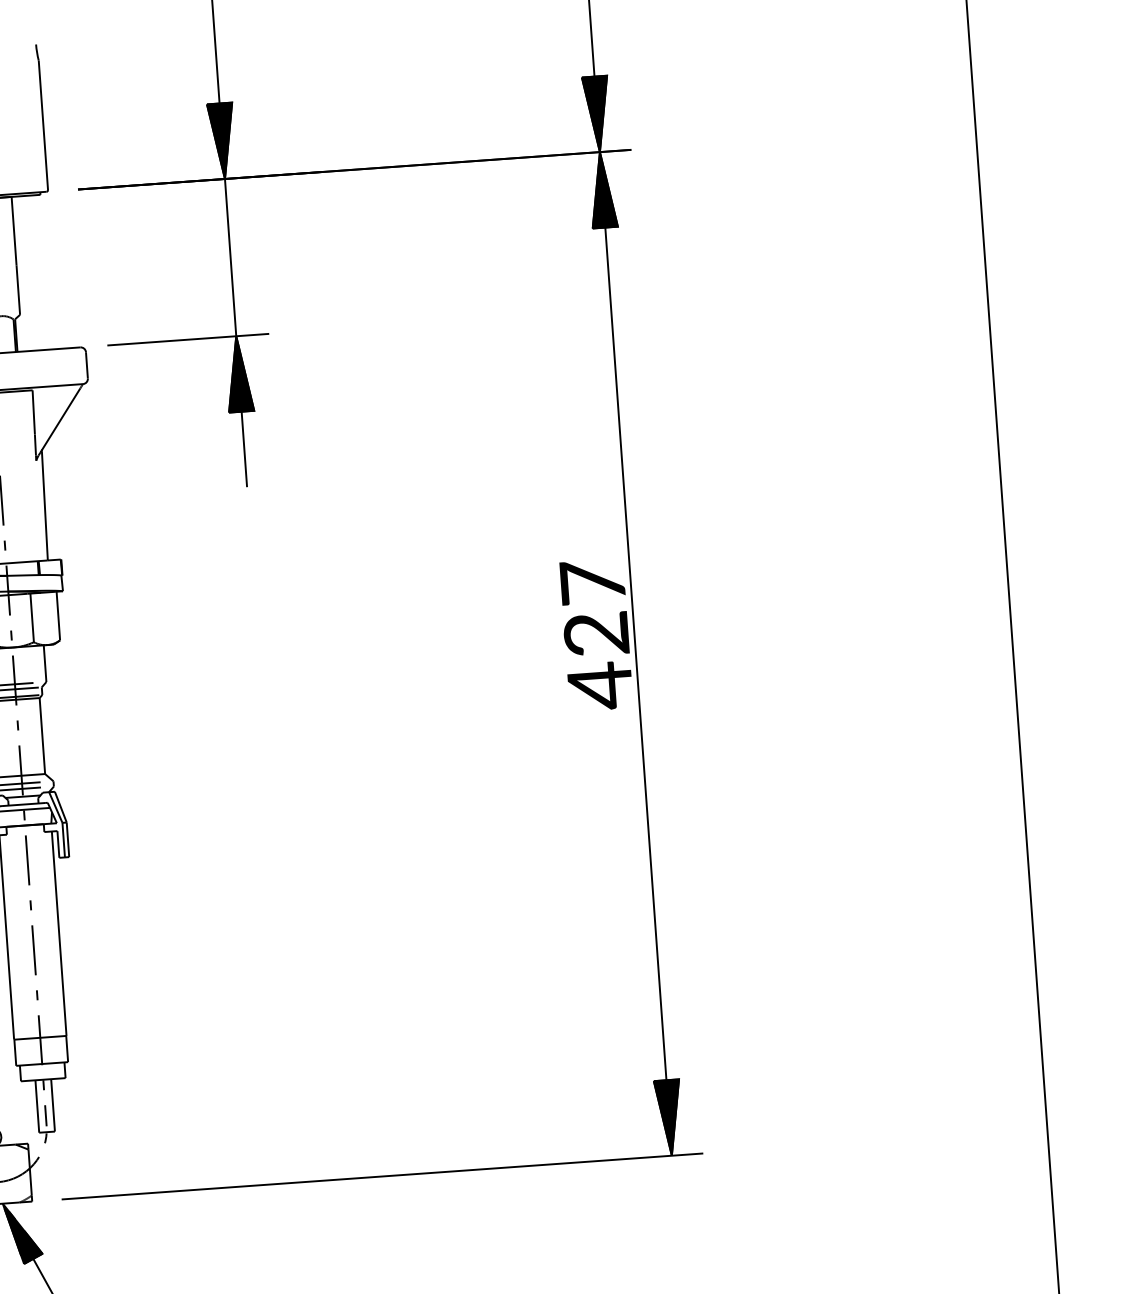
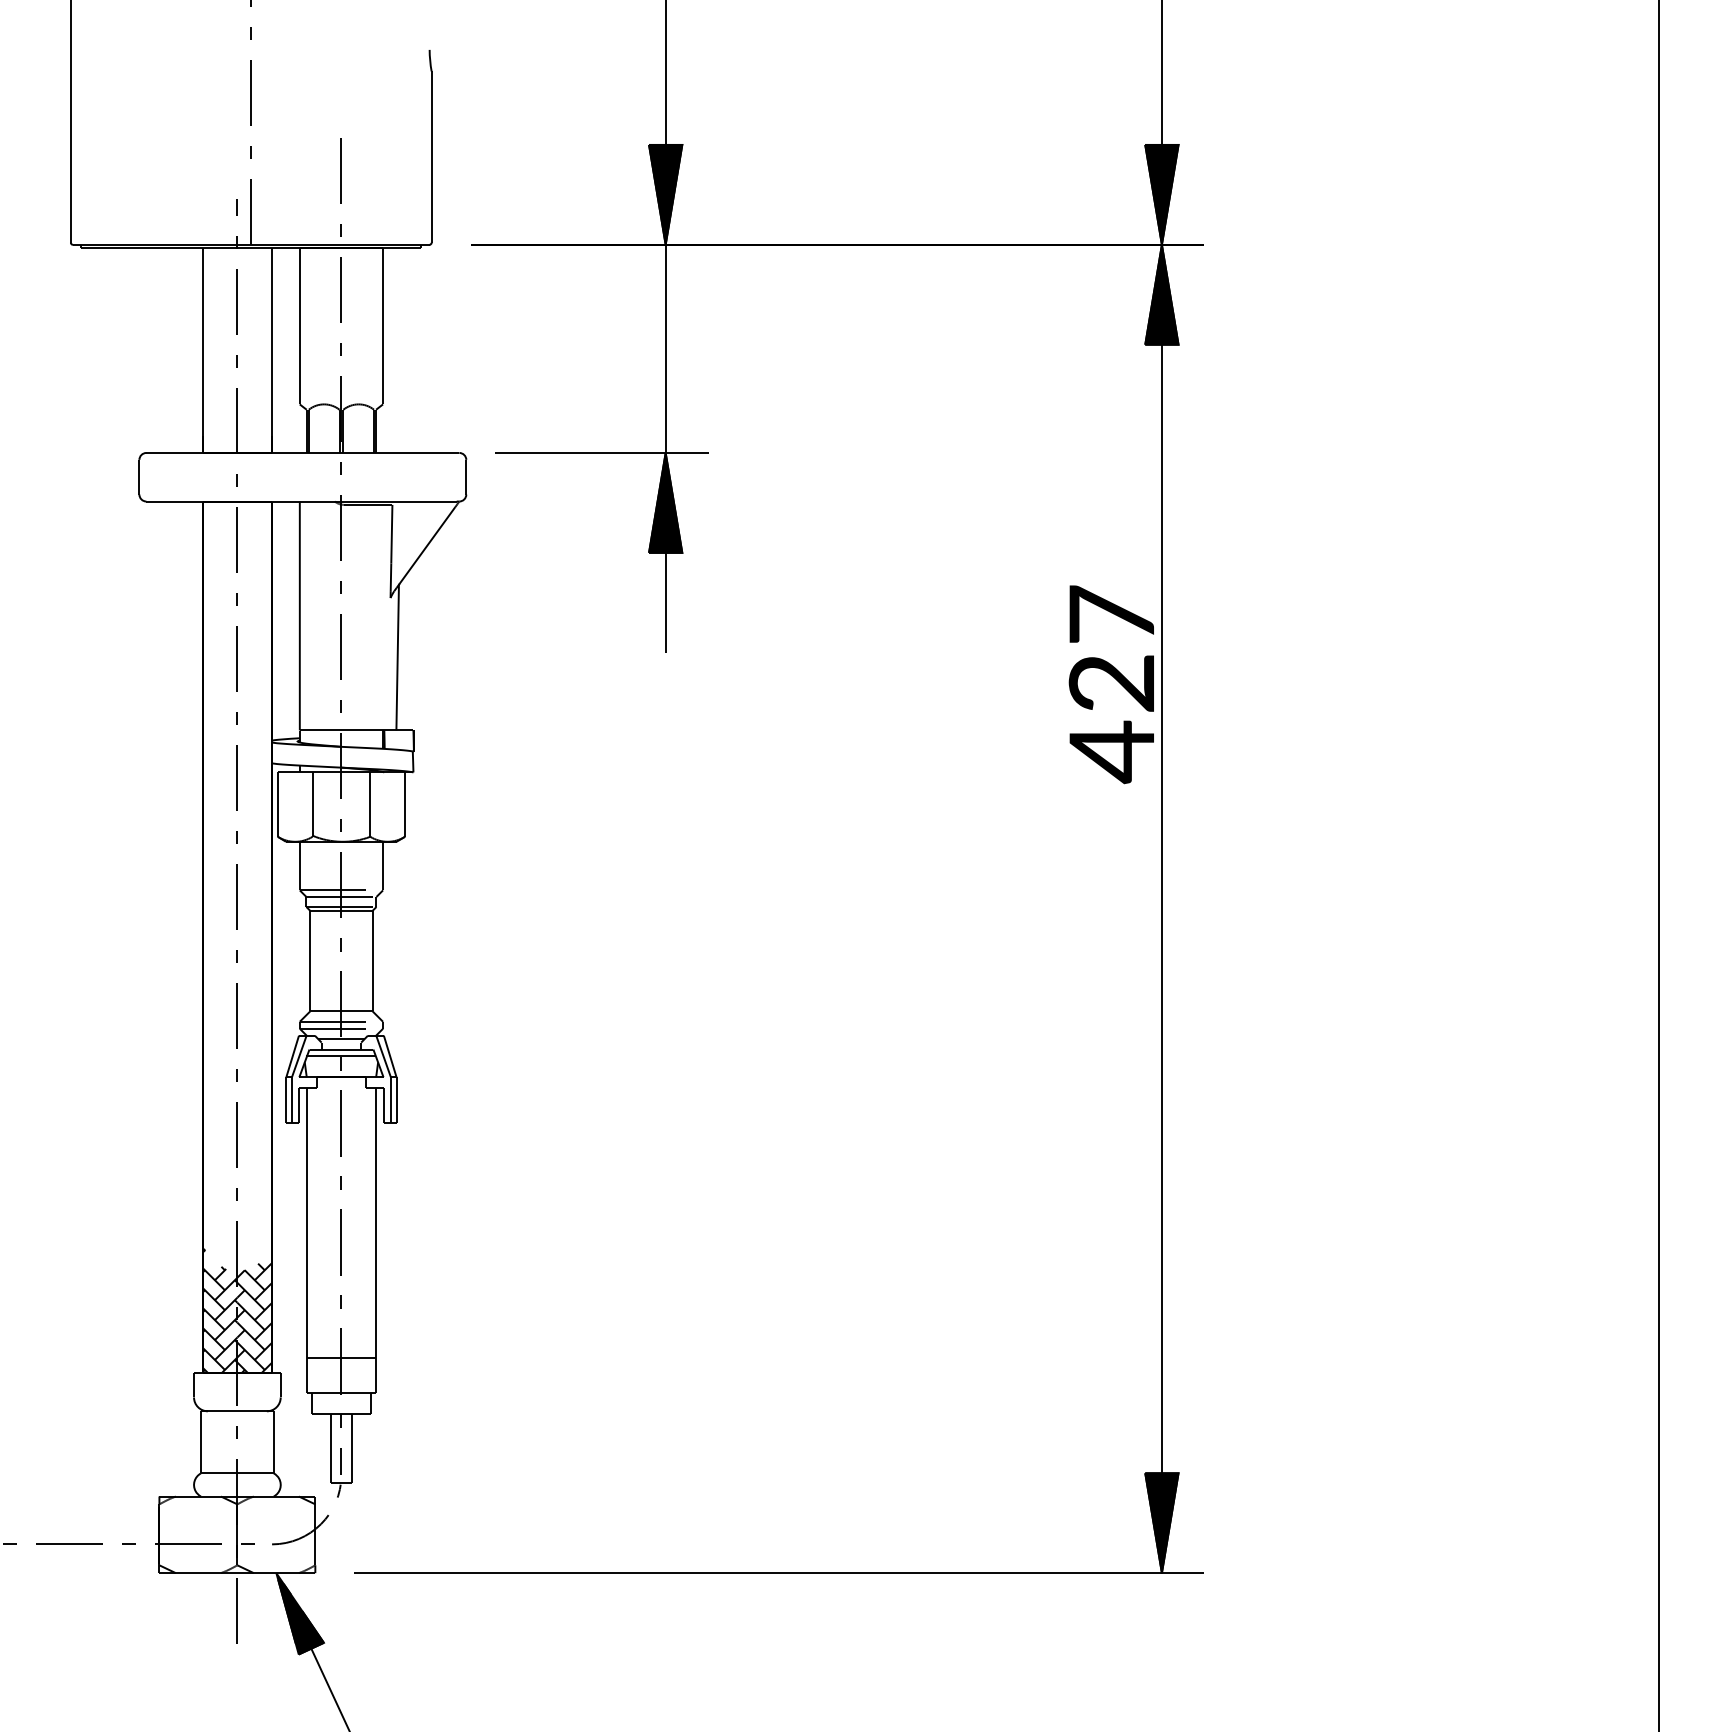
text: (595, 635) -> (1110, 684), moved

